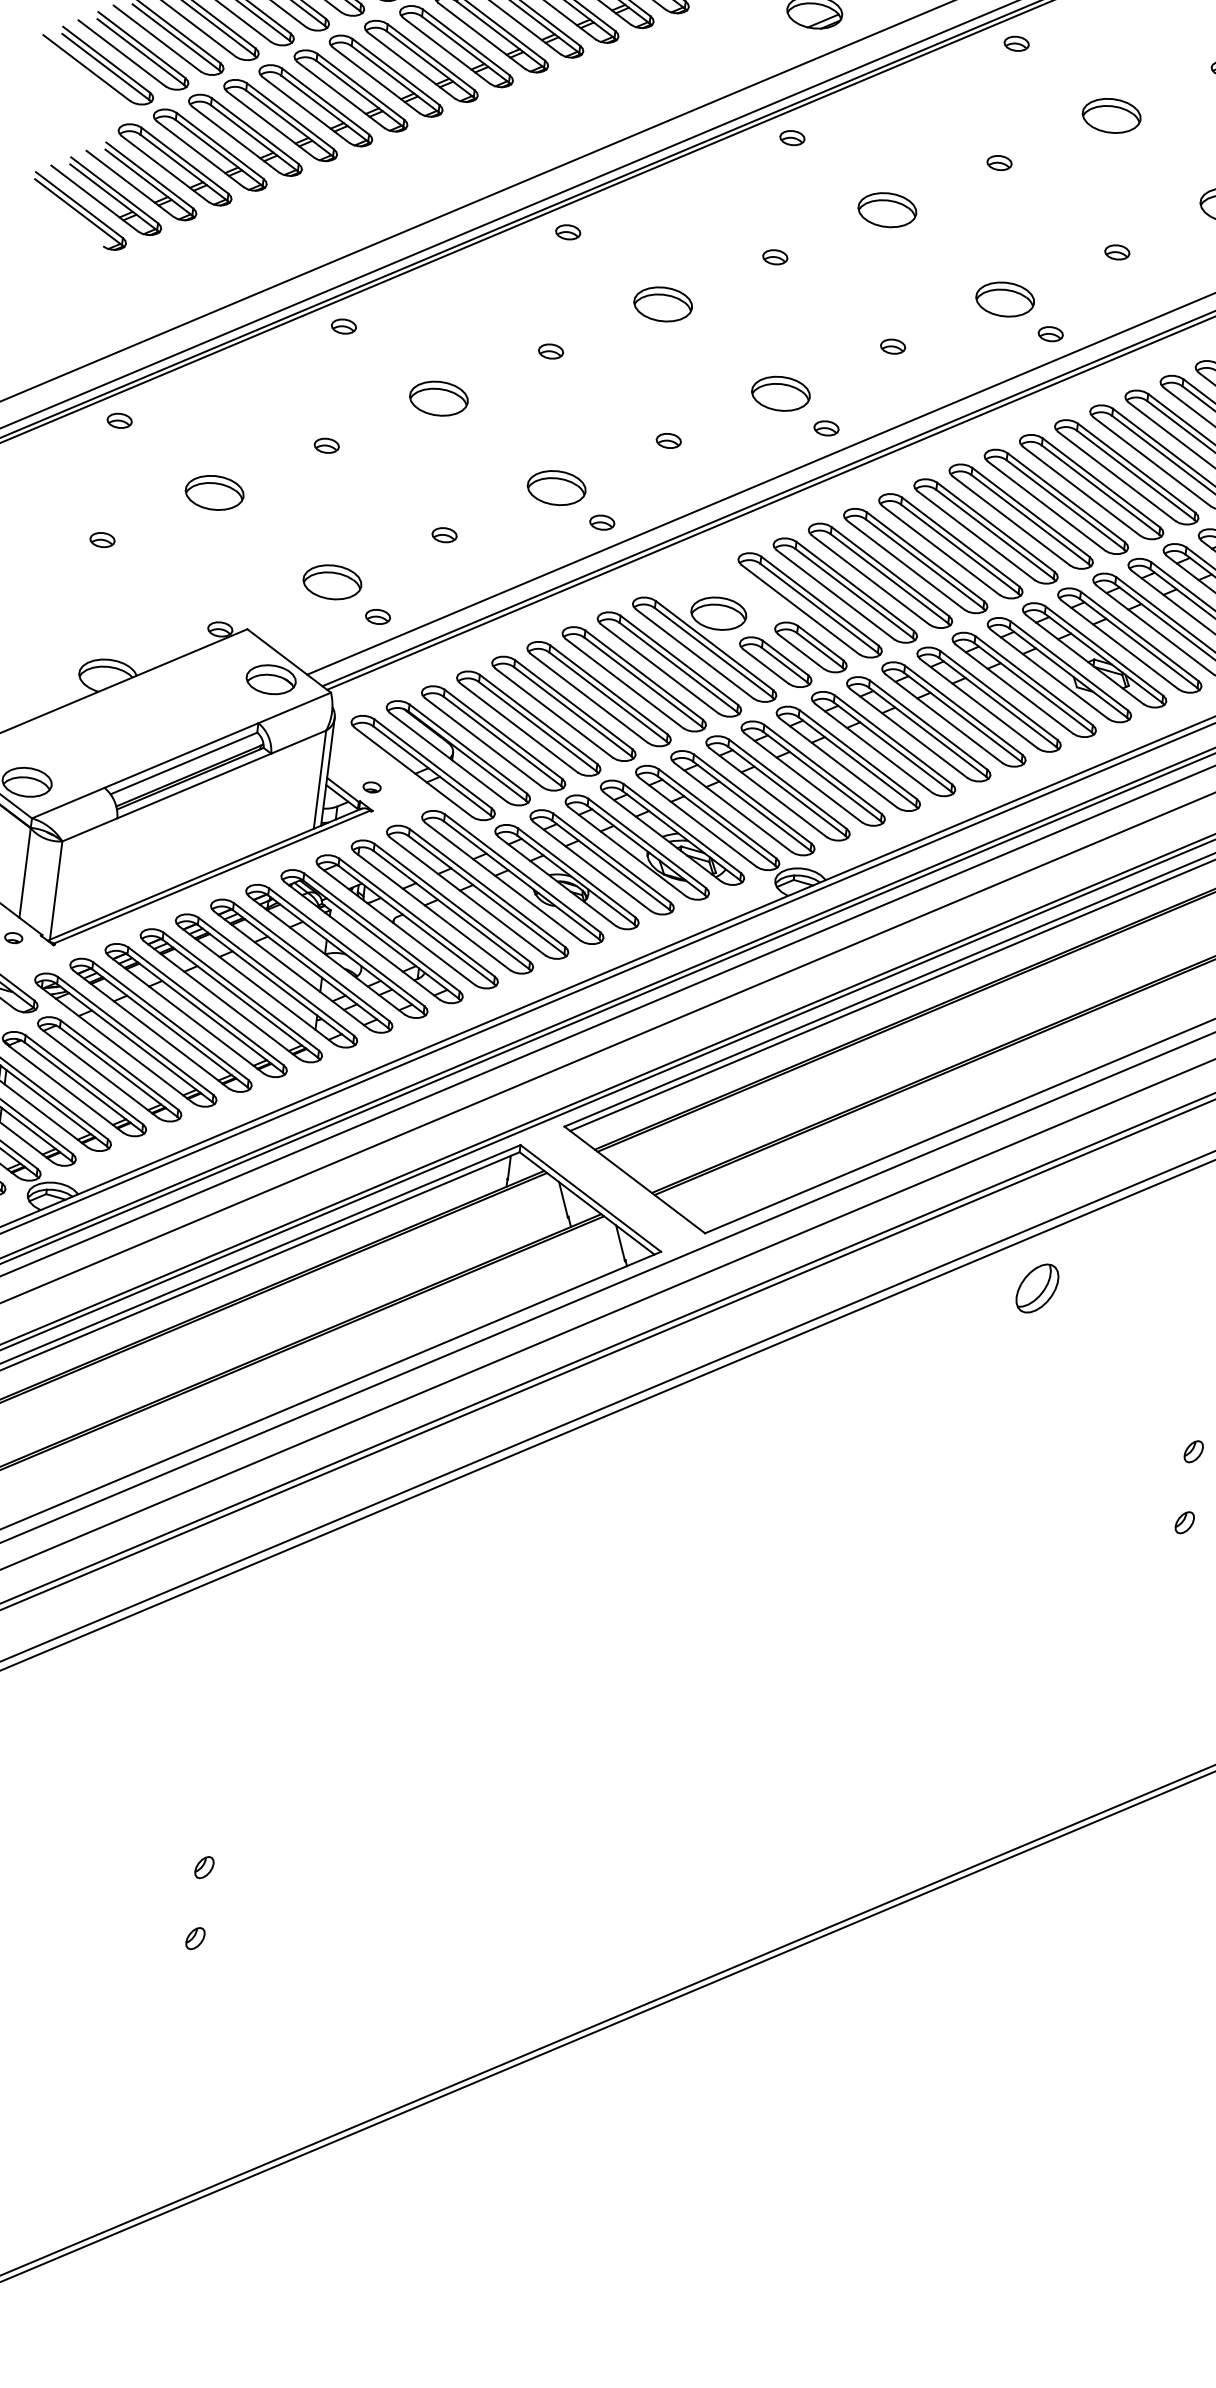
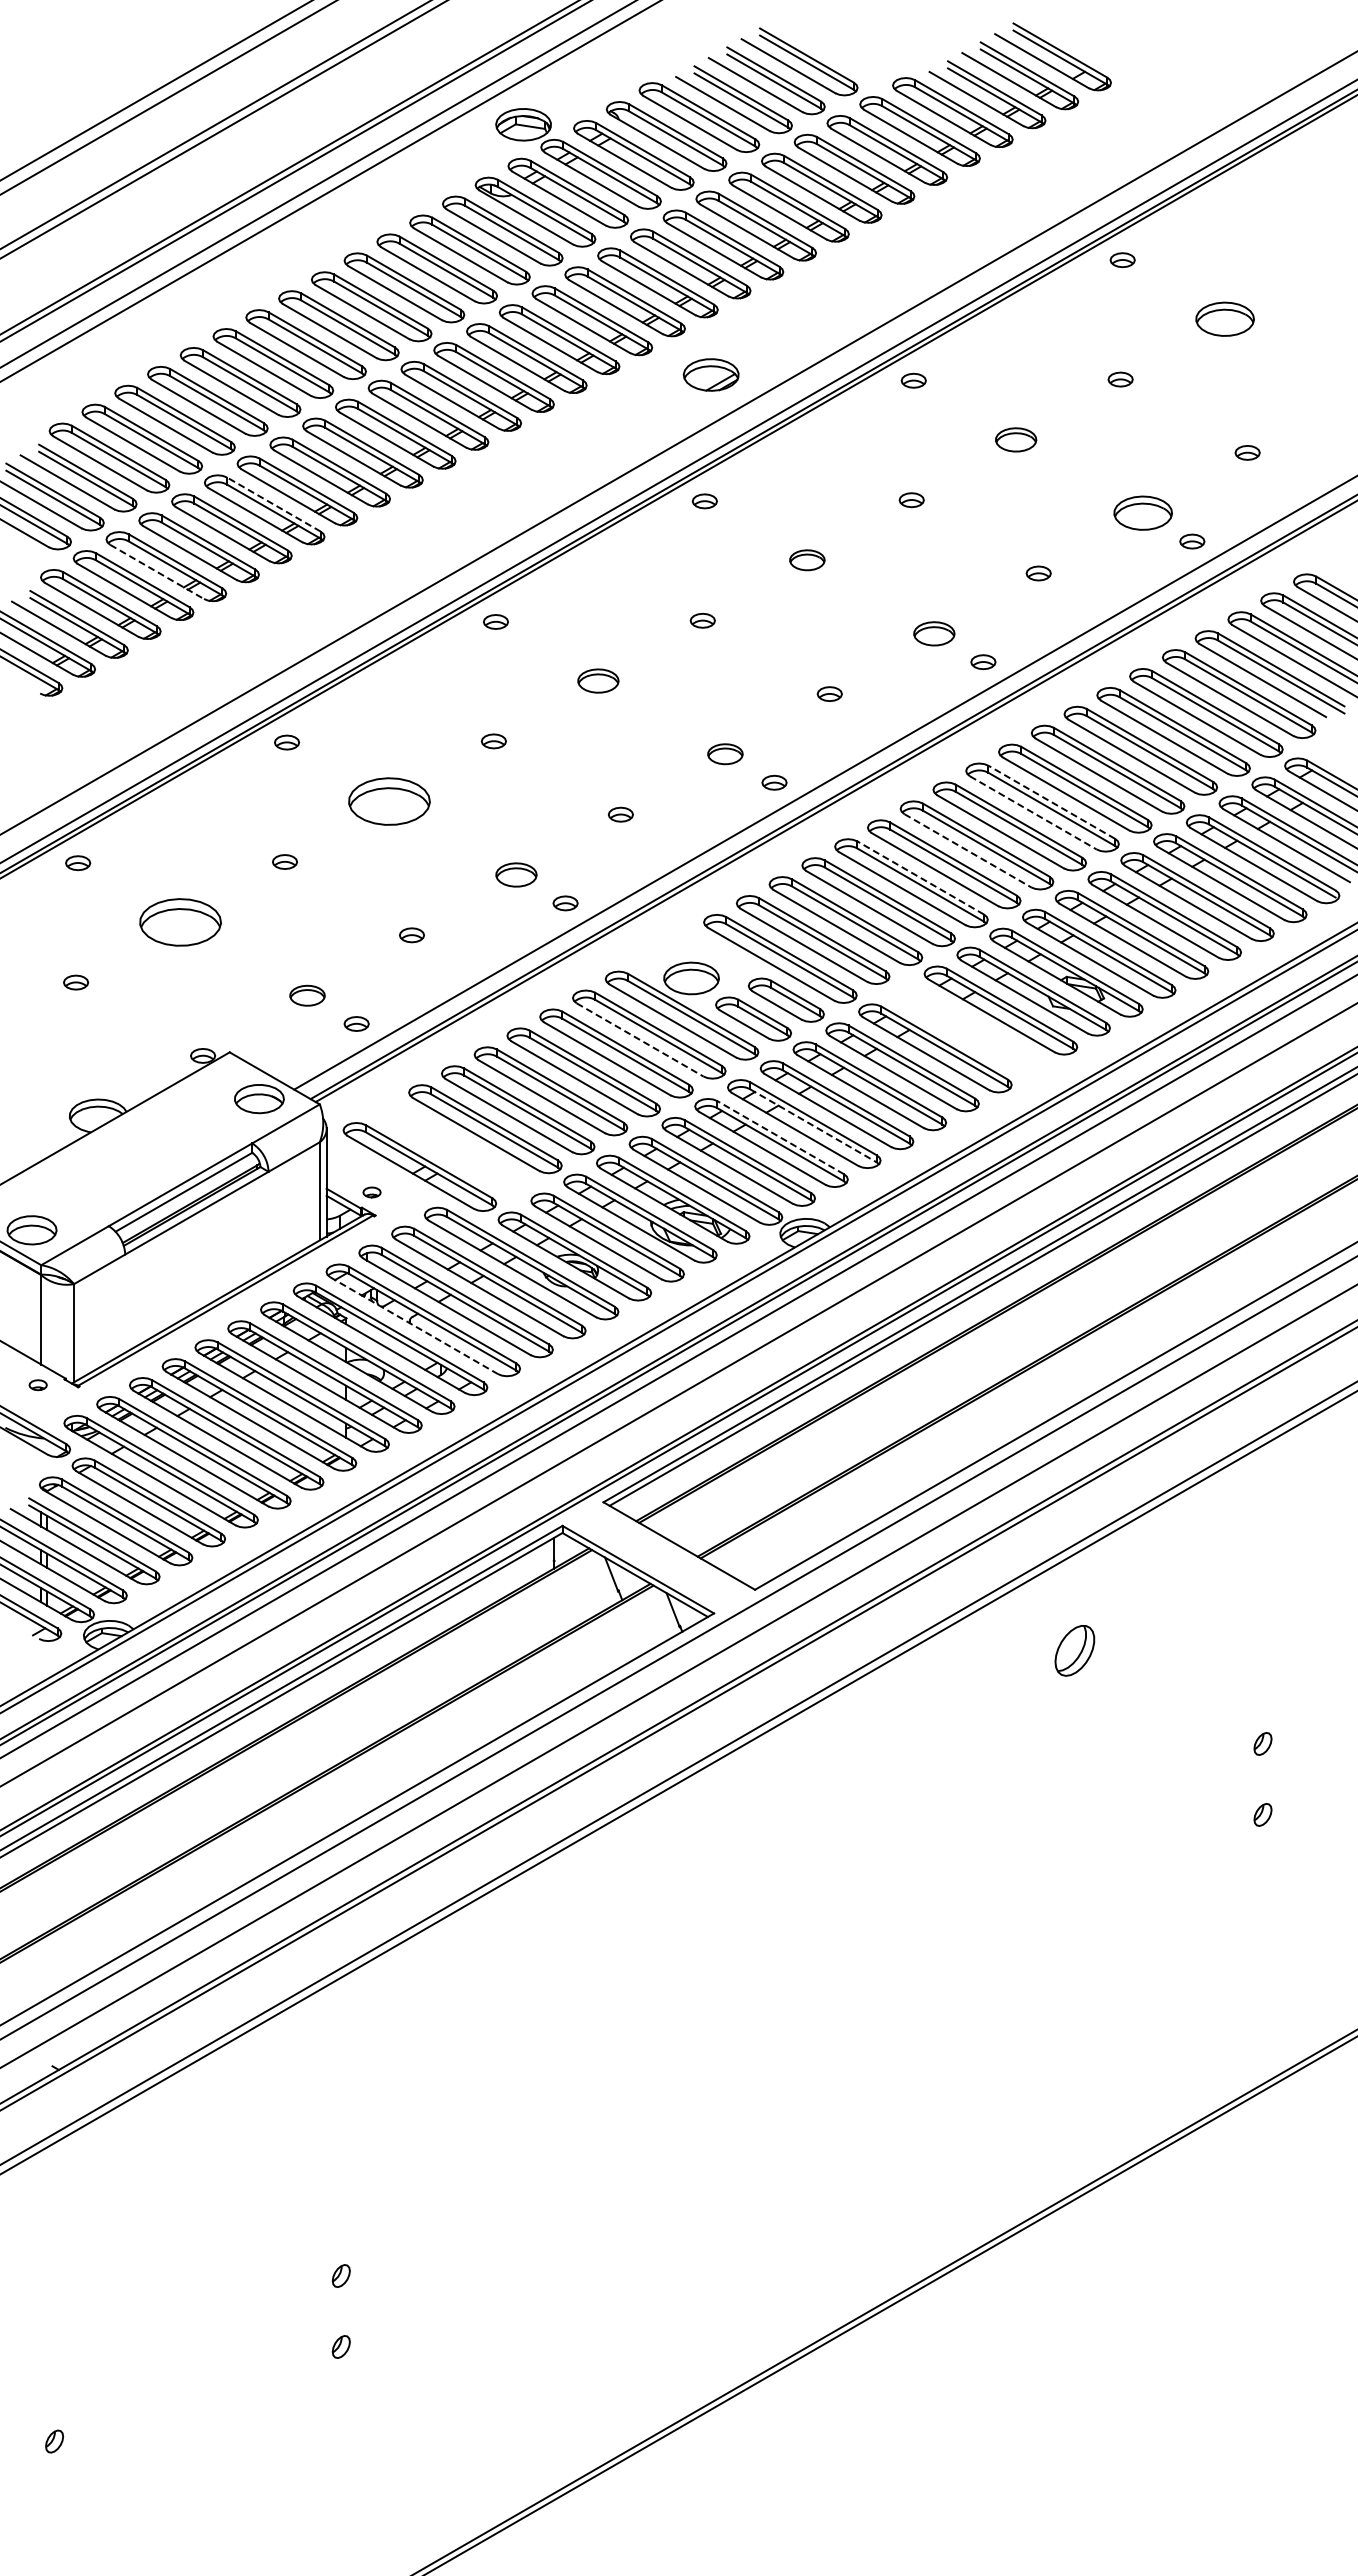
line: (360, 86) -> (273, 504), solid -> dashed
part: (1111, 115) -> (1015, 439), size x0.7
line: (235, 140) -> (157, 572), solid -> dashed
part: (887, 209) -> (807, 559), size x0.6
part: (1005, 299) -> (934, 633), size x0.7
part: (663, 303) -> (598, 680), size x0.7
part: (781, 392) -> (725, 753), size x0.6
part: (438, 398) -> (389, 801), size x1.4
line: (1101, 483) -> (1051, 802), solid -> dashed
part: (556, 487) -> (516, 874), size x0.7
line: (1081, 491) -> (1033, 813), solid -> dashed
part: (214, 492) -> (180, 921), size x1.4
line: (1011, 521) -> (968, 851), solid -> dashed
line: (960, 541) -> (920, 877), solid -> dashed
part: (332, 582) -> (307, 995), size x0.6
line: (659, 669) -> (640, 1040), solid -> dashed
part: (989, 699) -> (968, 1029), removed
part: (458, 752) -> (452, 1147), removed
line: (822, 777) -> (813, 1126), solid -> dashed
line: (787, 784) -> (780, 1137), solid -> dashed
line: (397, 925) -> (414, 1325), solid -> dashed
part: (1037, 1288) -> (1074, 1650), moved

